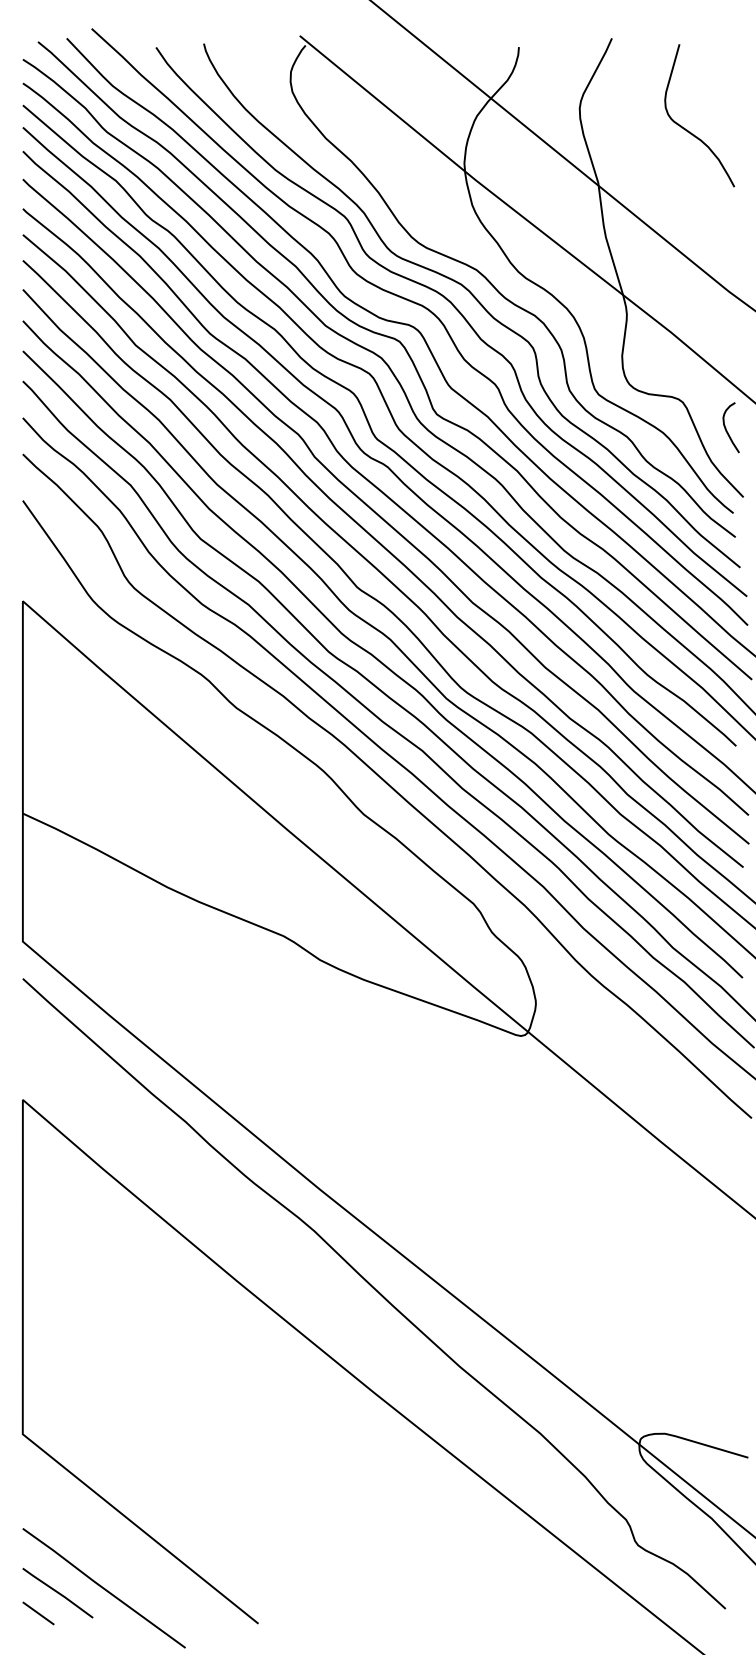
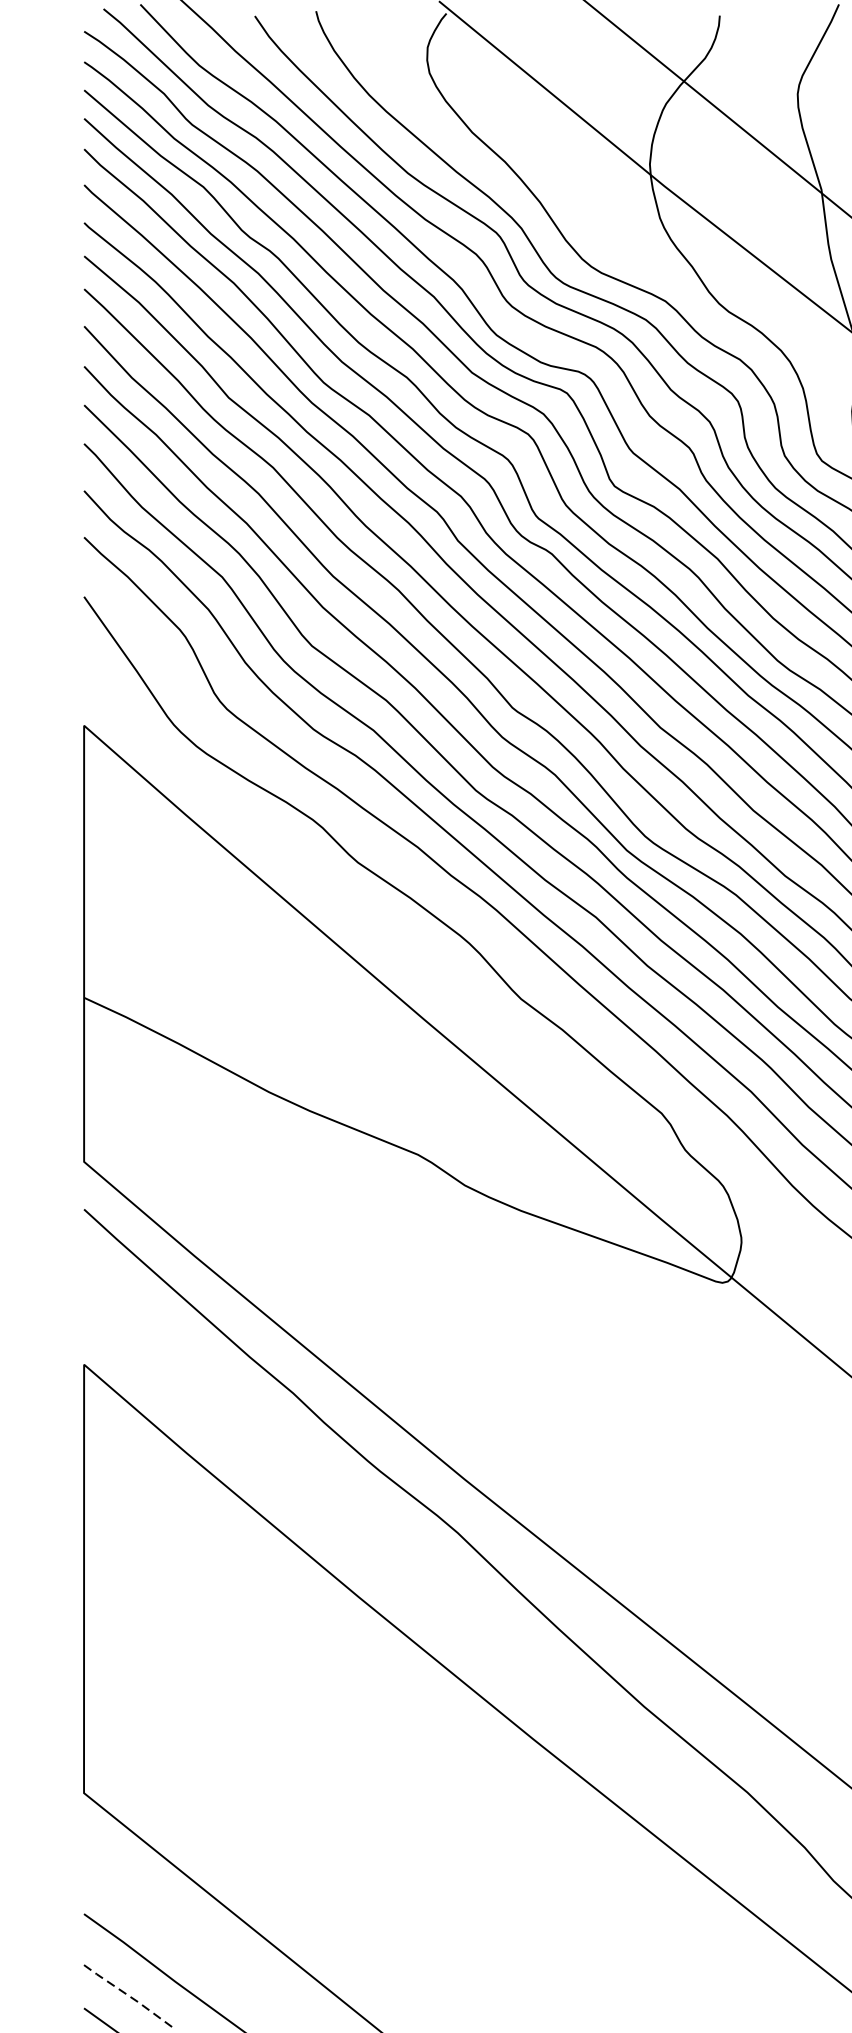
line: (58, 1592) -> (129, 1995), solid -> dashed

